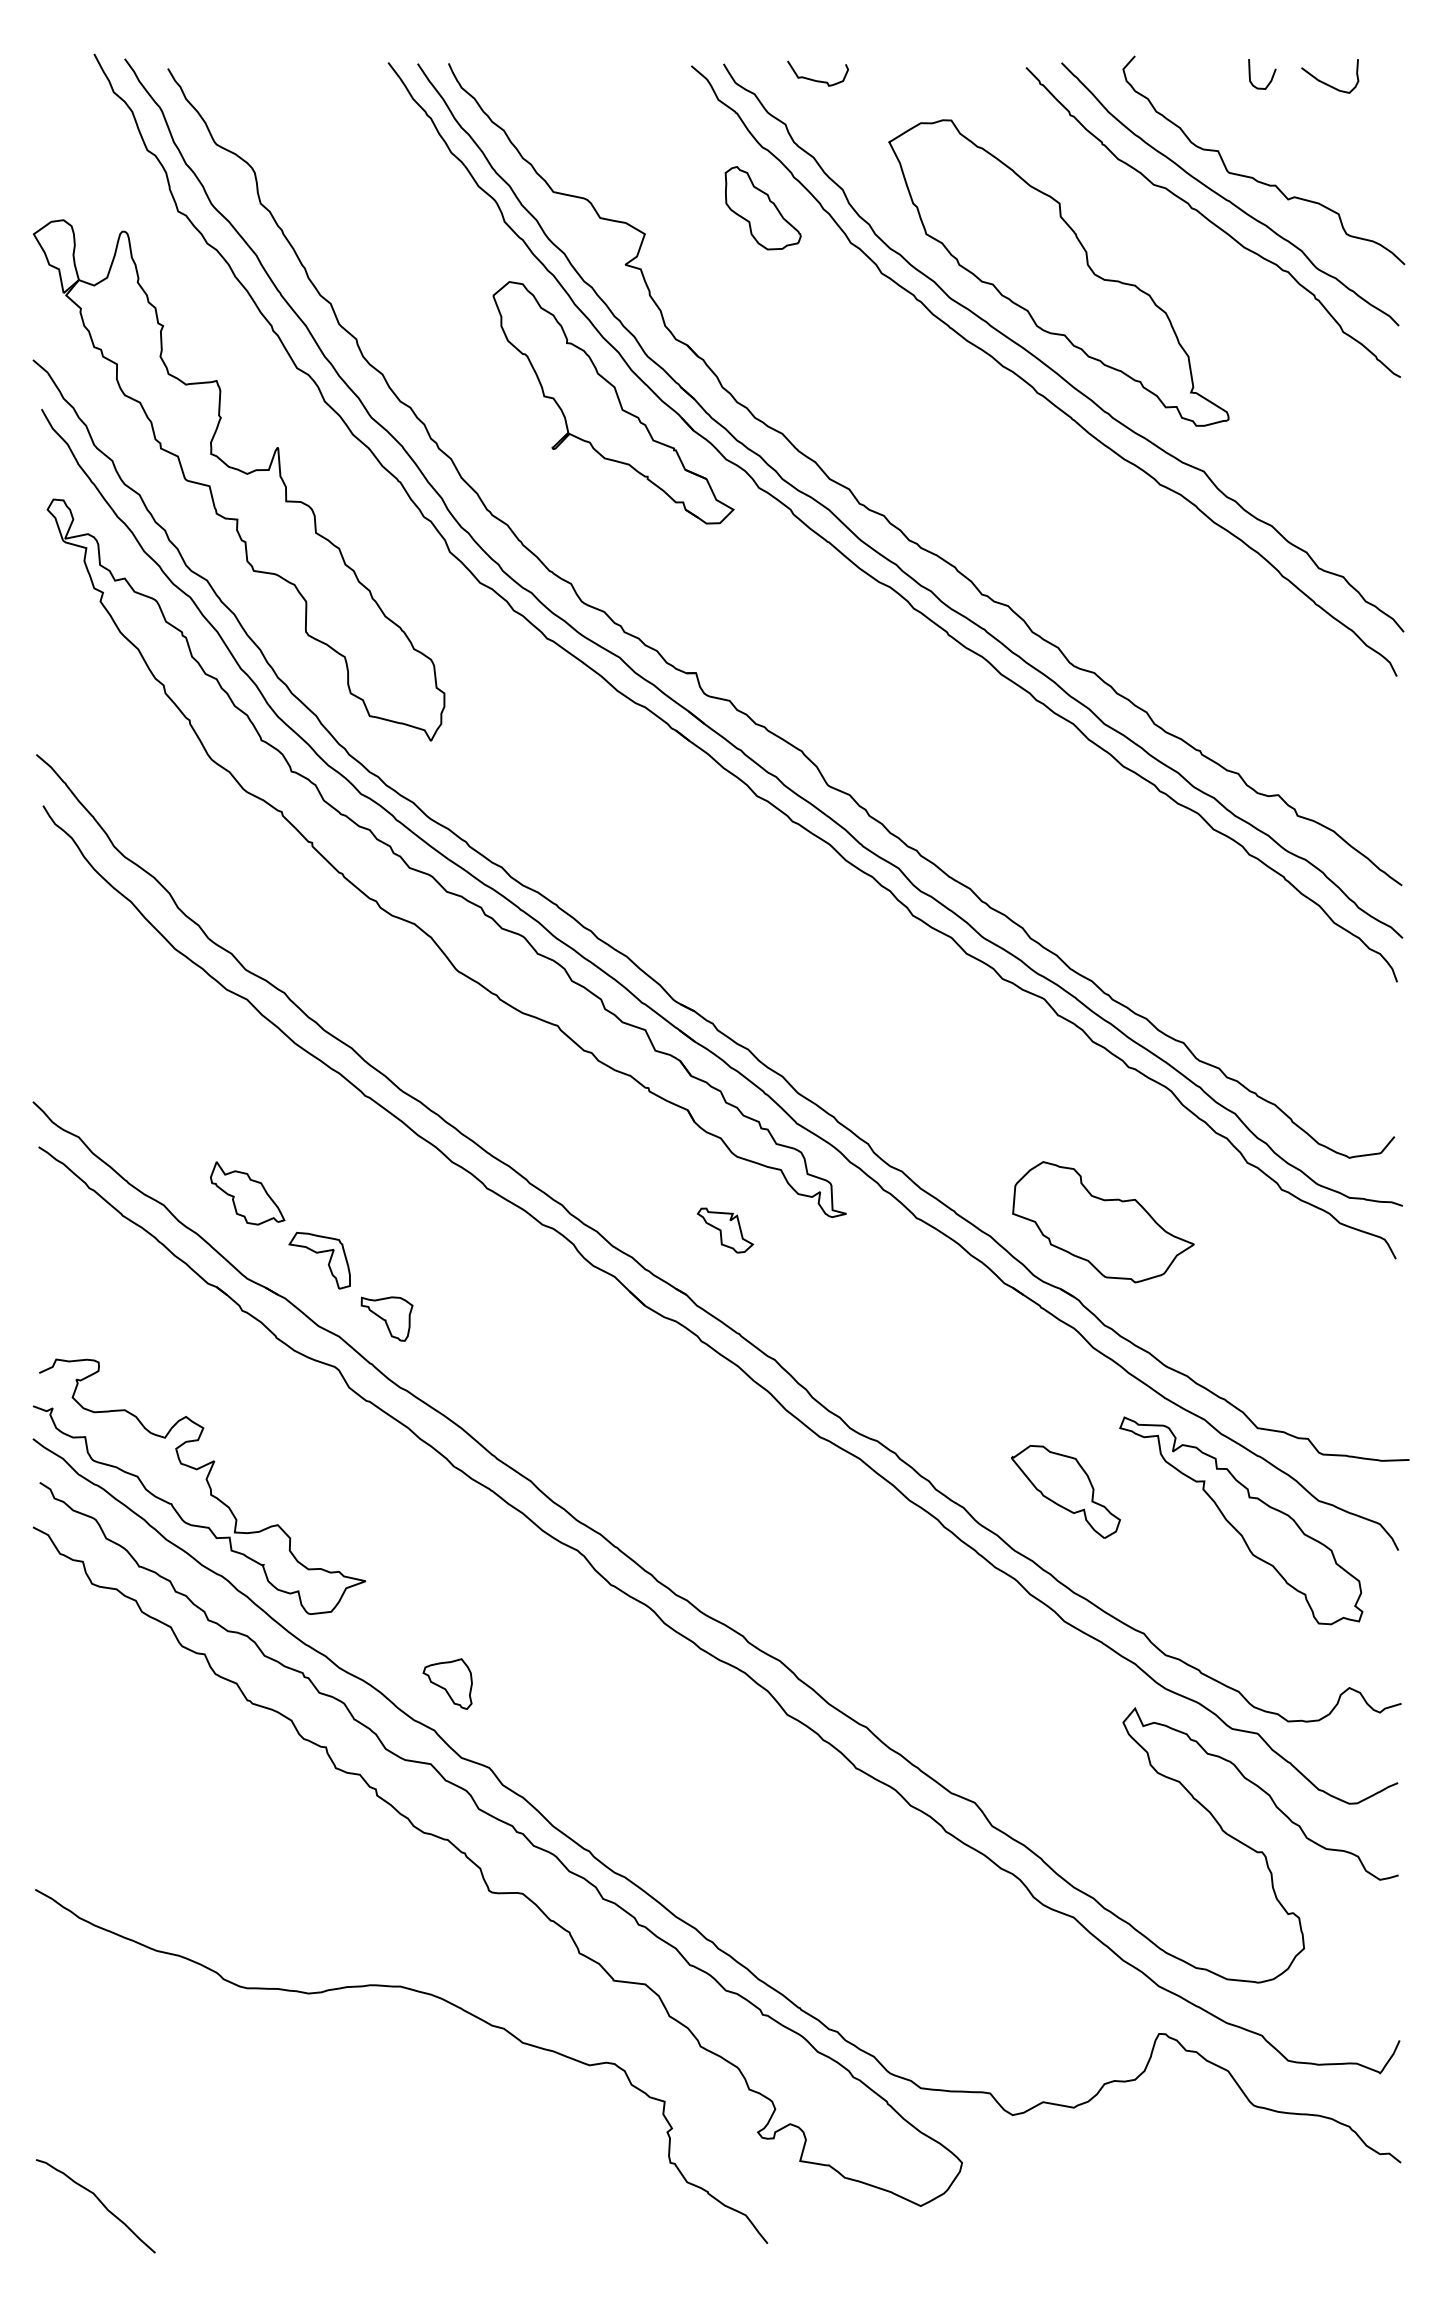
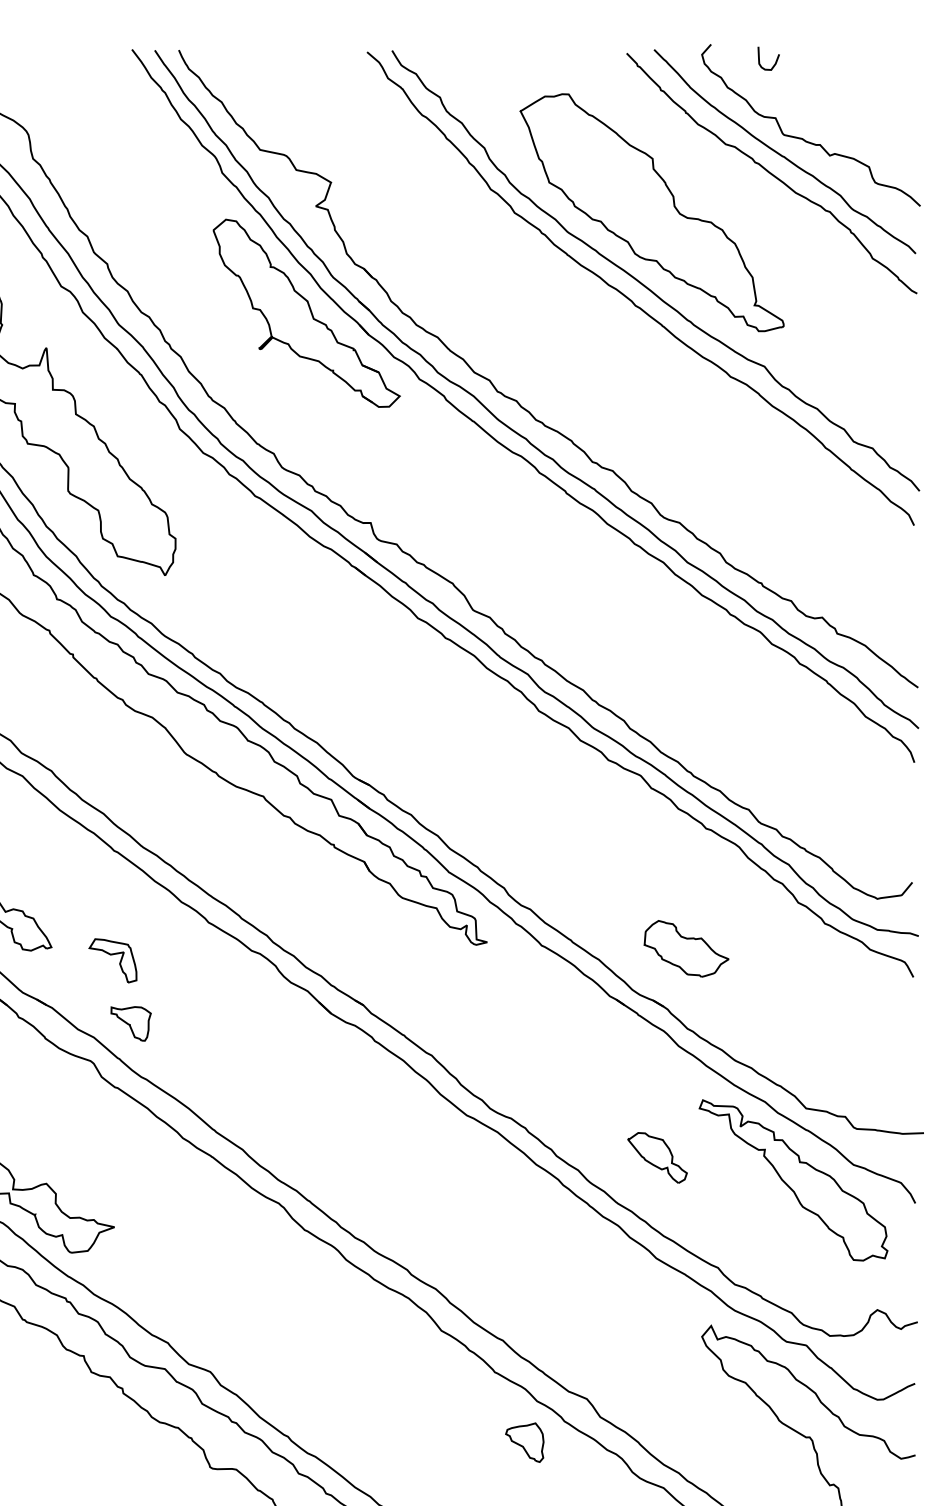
curve: (1270, 79) -> (775, 62), moved
curve: (818, 80) -> (465, 63), removed
curve: (1327, 83) -> (860, 65), removed
part: (762, 208) -> (422, 162), removed
part: (1103, 1222) -> (686, 949), size x0.6
part: (725, 1230) -> (393, 955), removed
part: (319, 1253) -> (112, 955), moved
part: (1065, 1491) -> (657, 1157), size x0.7
part: (447, 1683) -> (524, 1442), moved

